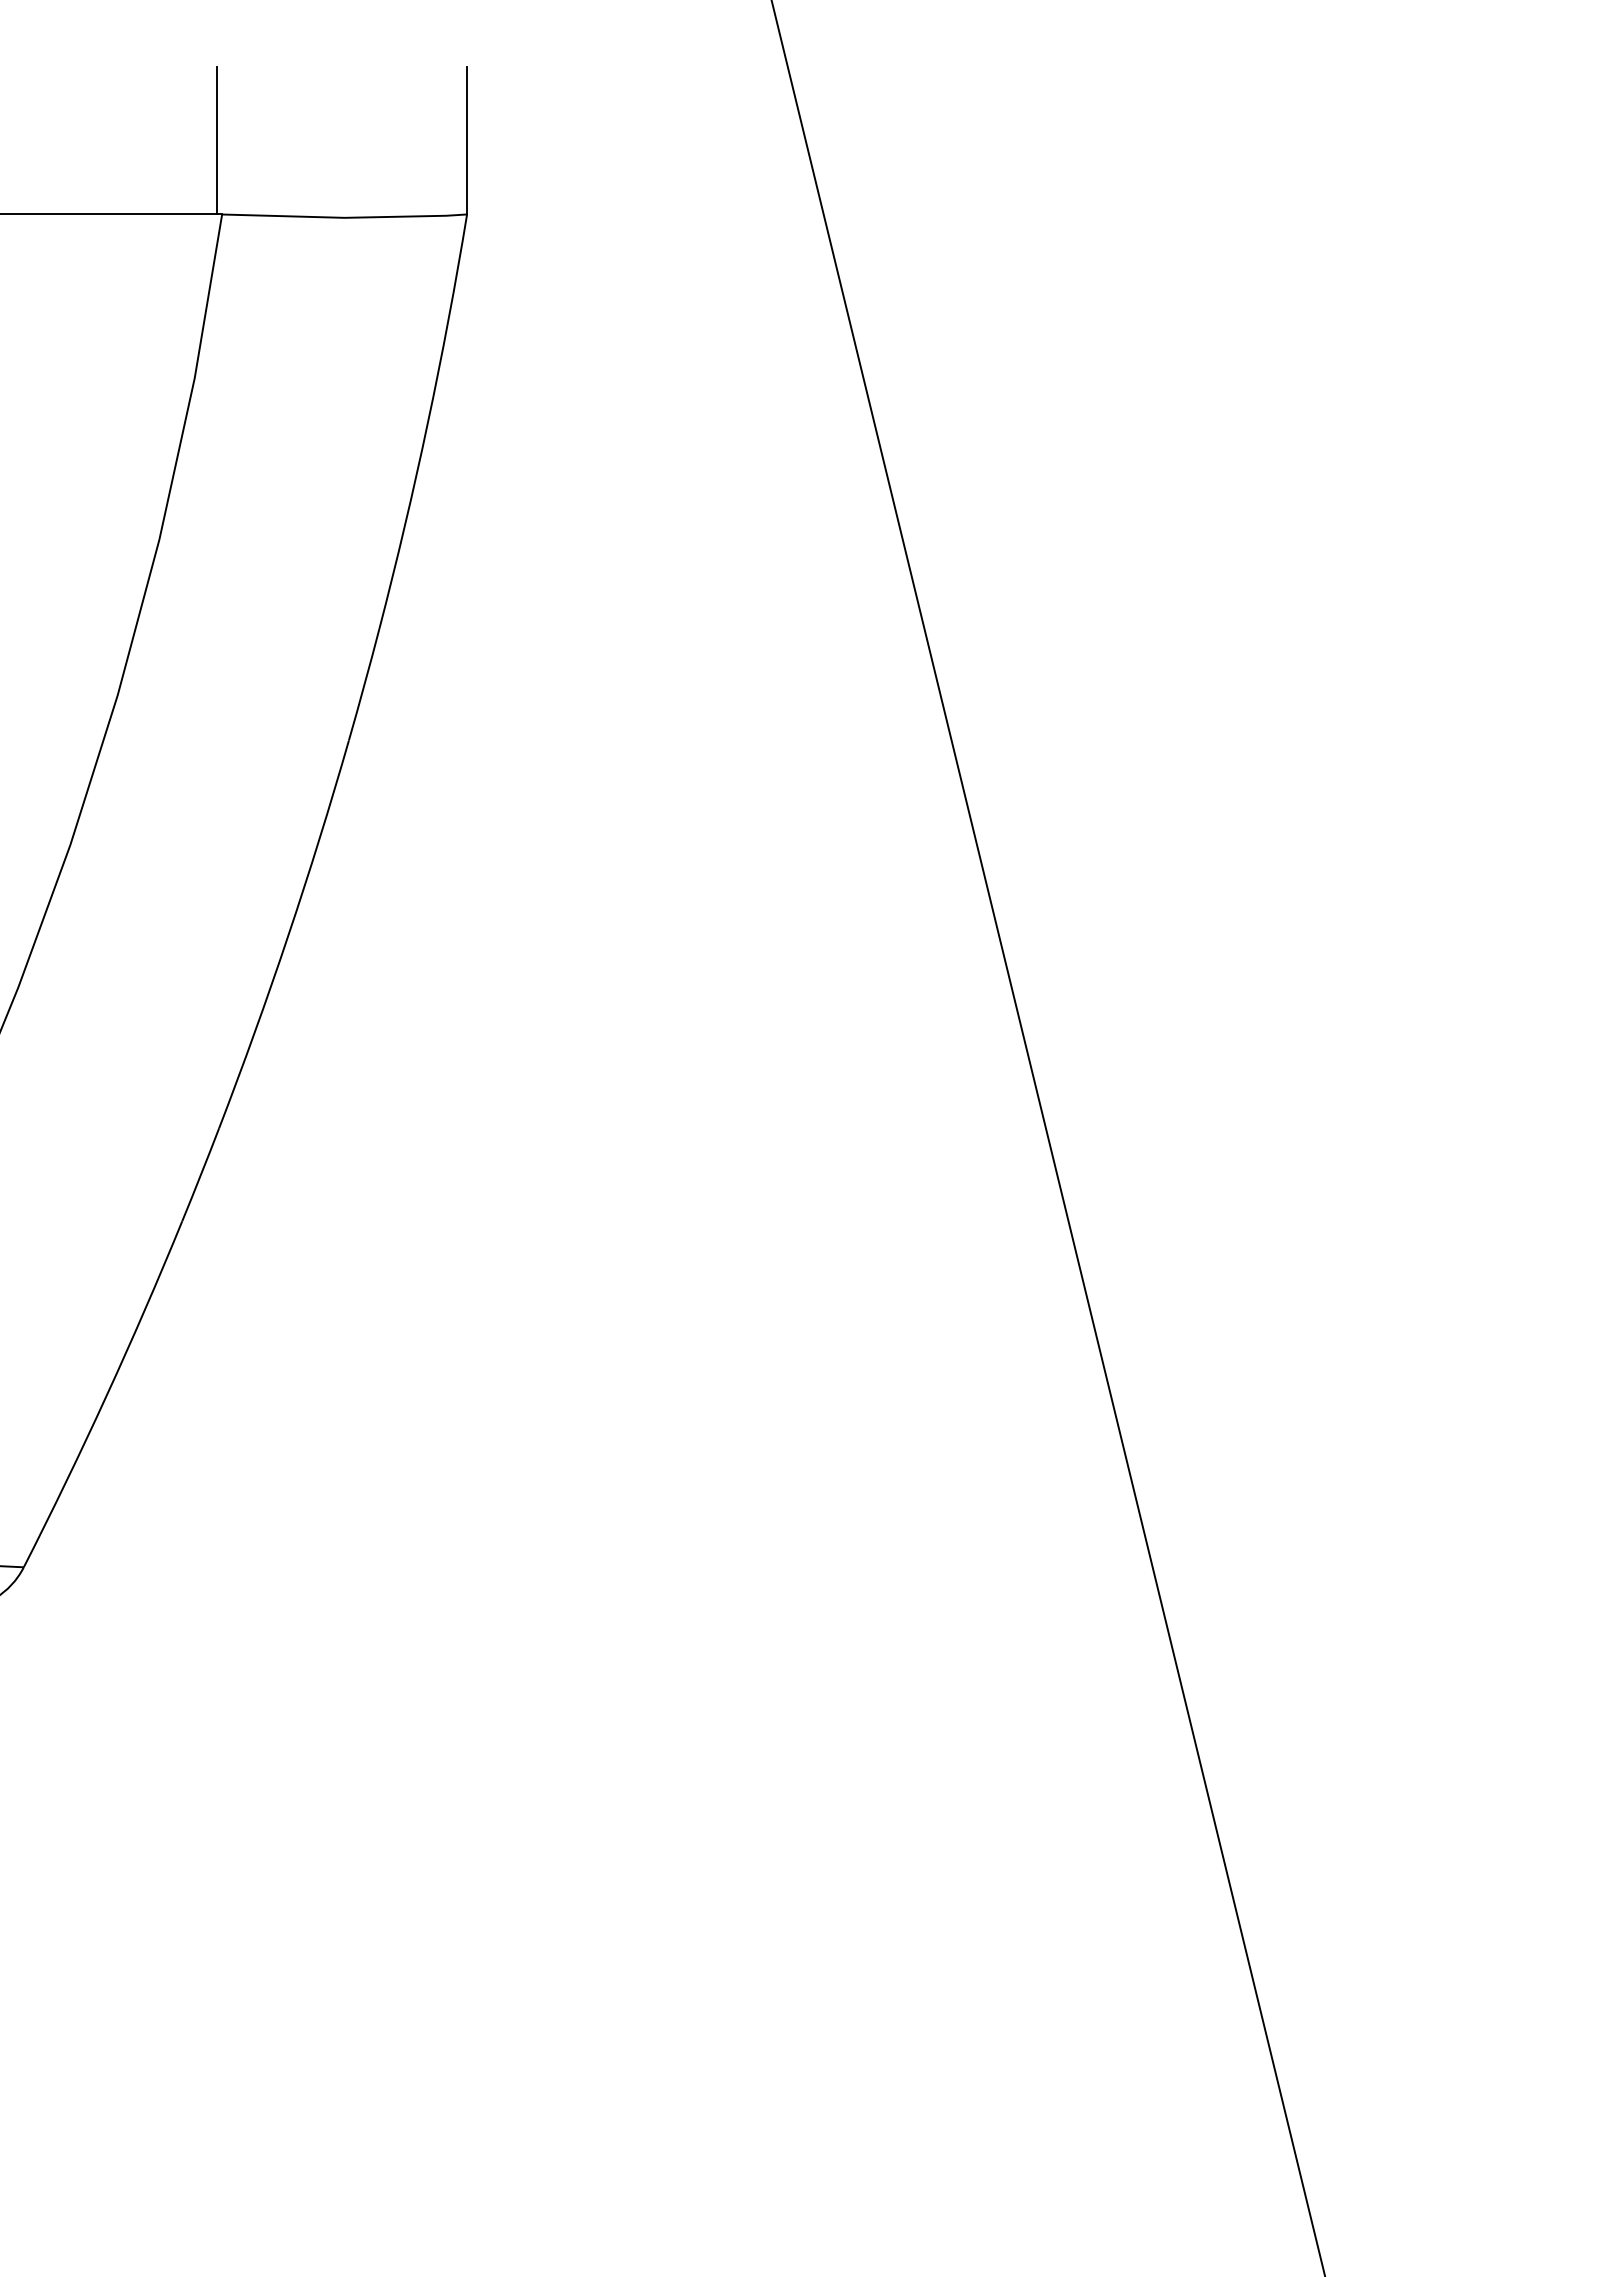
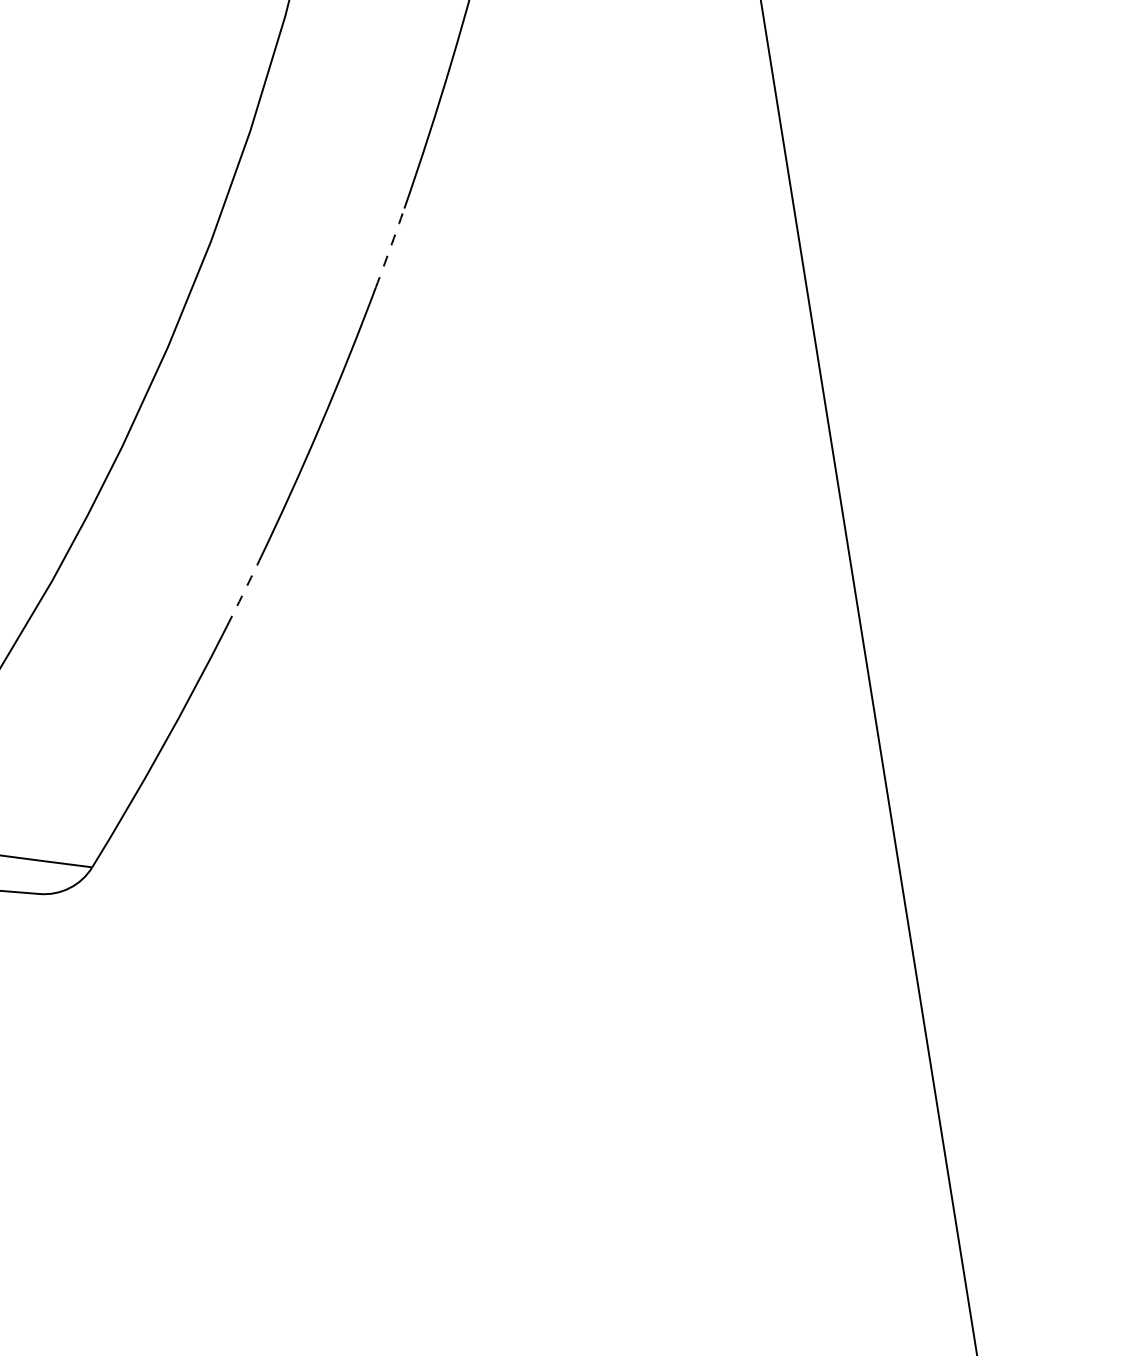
arc: (364, 684) -> (390, 247), solid -> dashed
arc: (200, 1174) -> (243, 593), solid -> dashed

